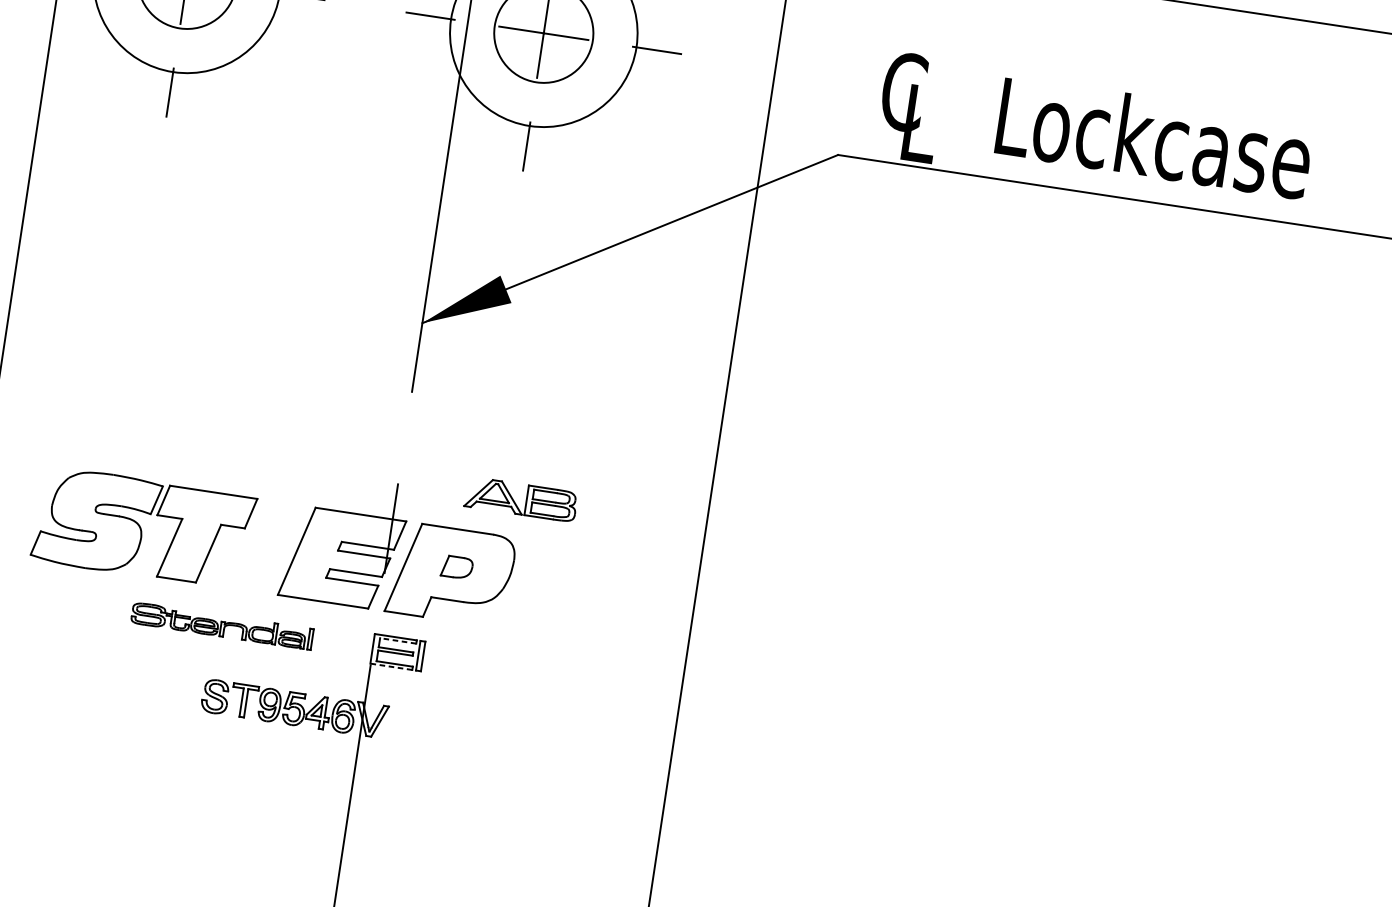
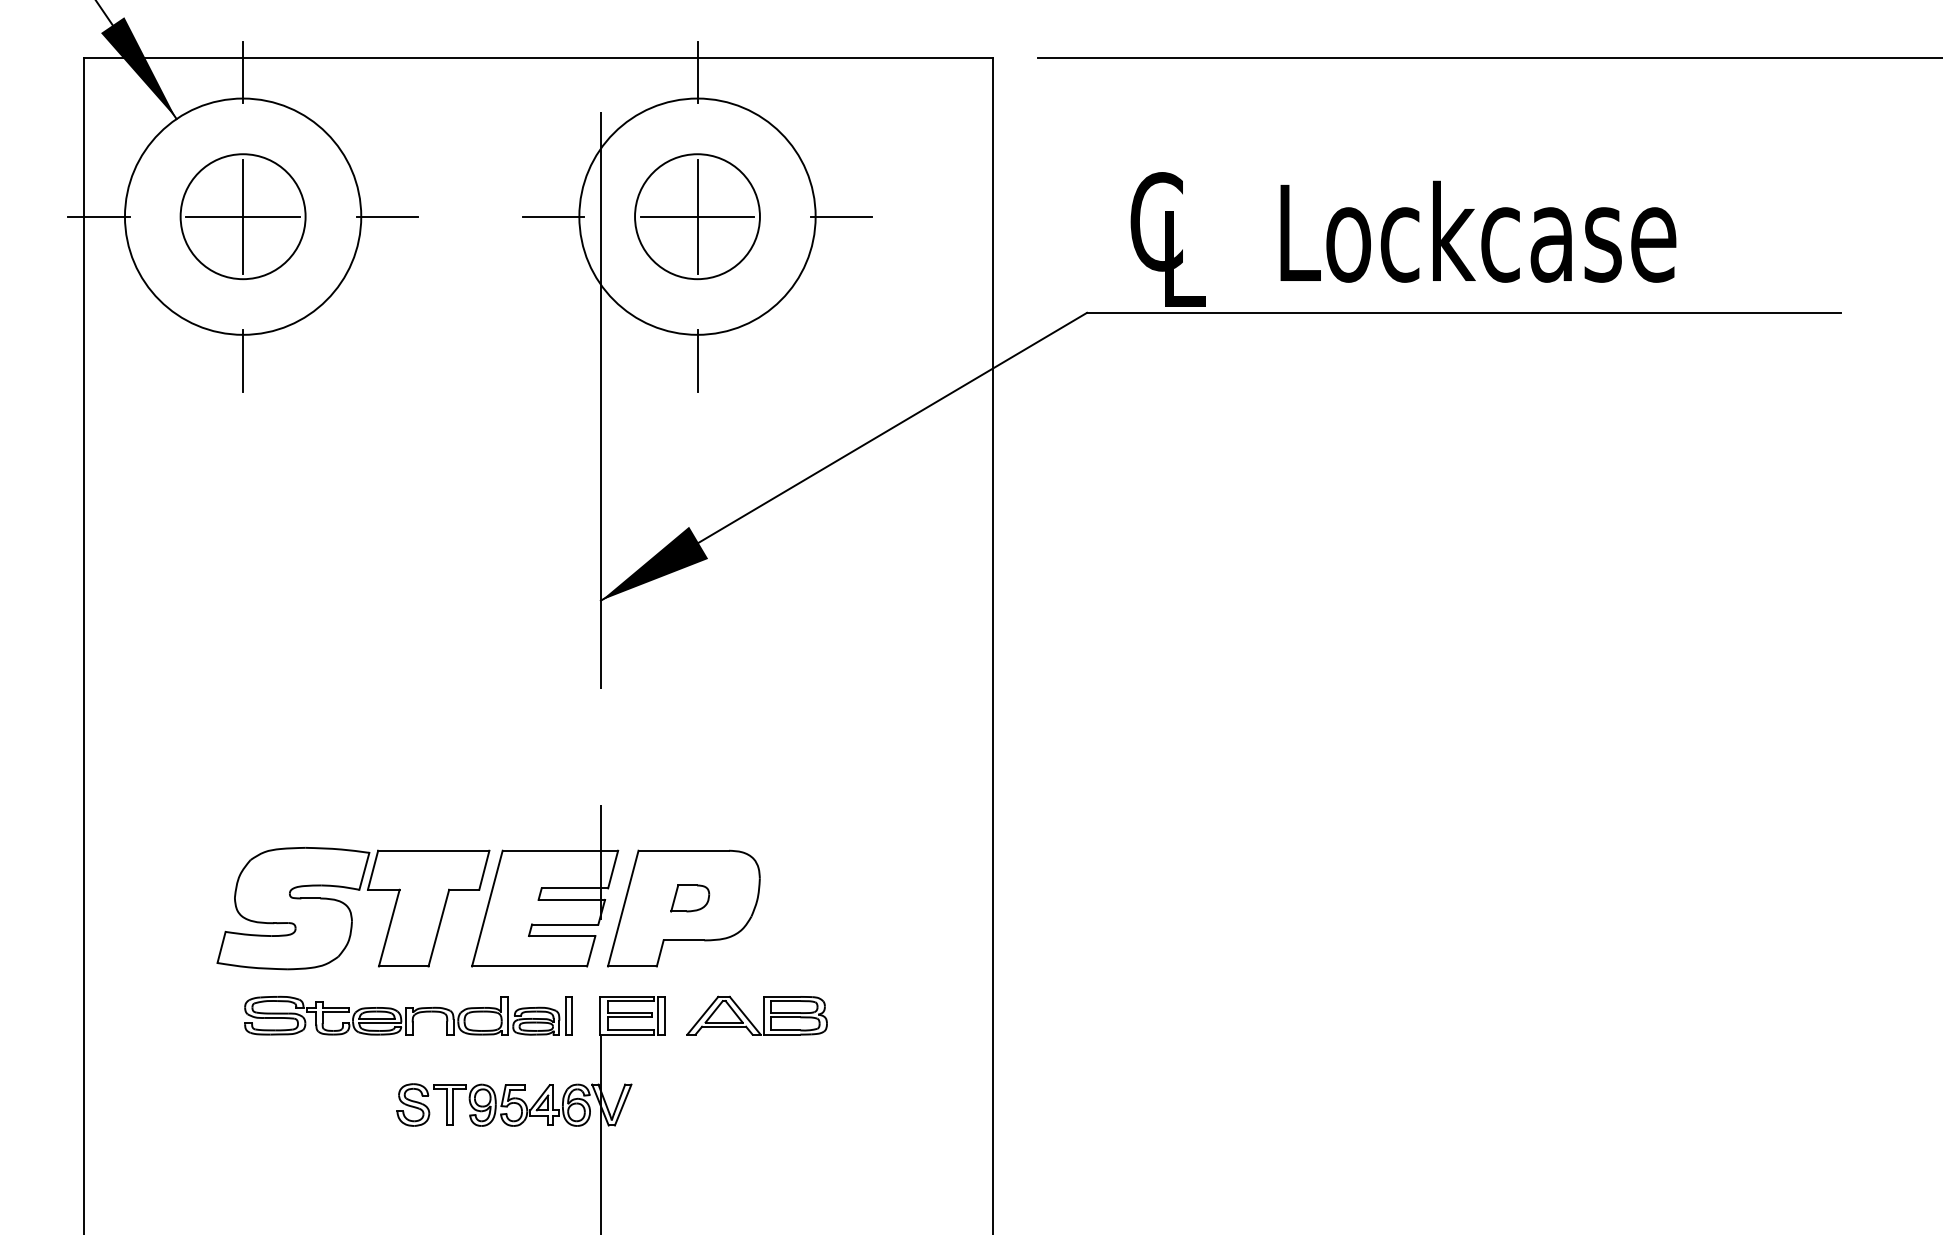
part: (526, 500) -> (763, 1015), moved
part: (143, 528) -> (353, 908), moved
part: (222, 625) -> (408, 1015), size x1.43
line: (398, 641) -> (630, 1001), dashed -> solid
line: (391, 666) -> (626, 1034), dashed -> solid

